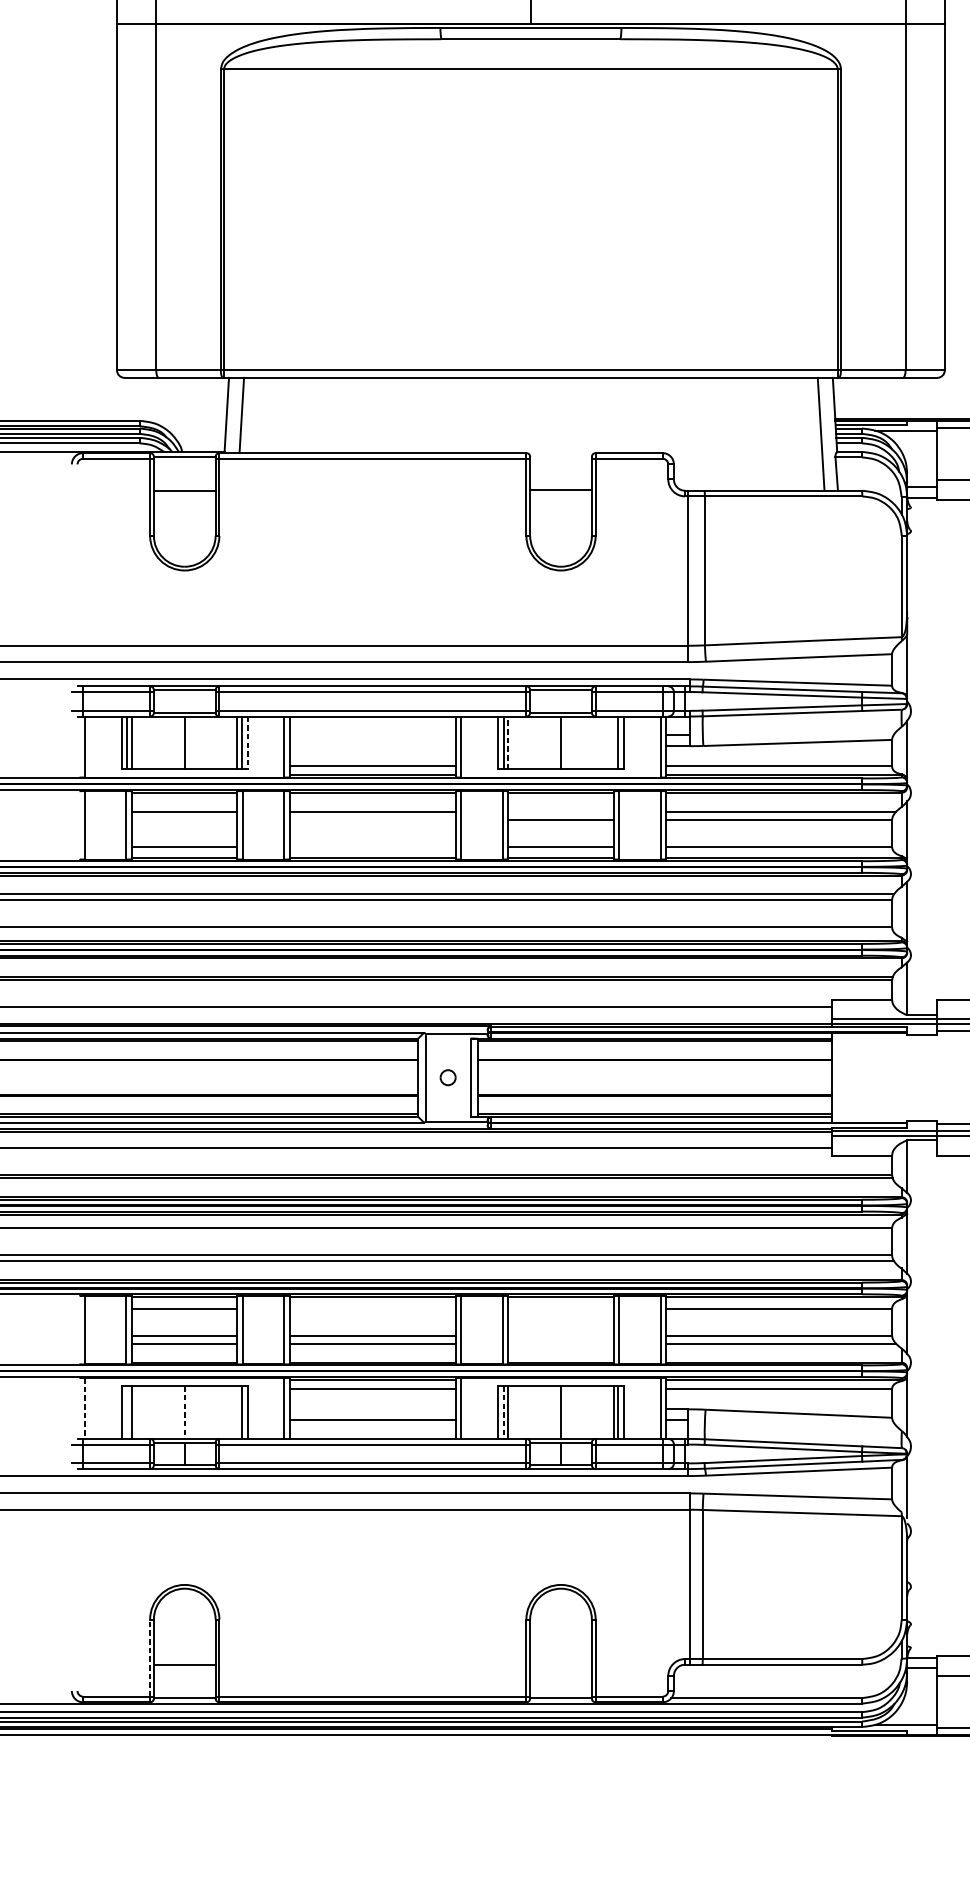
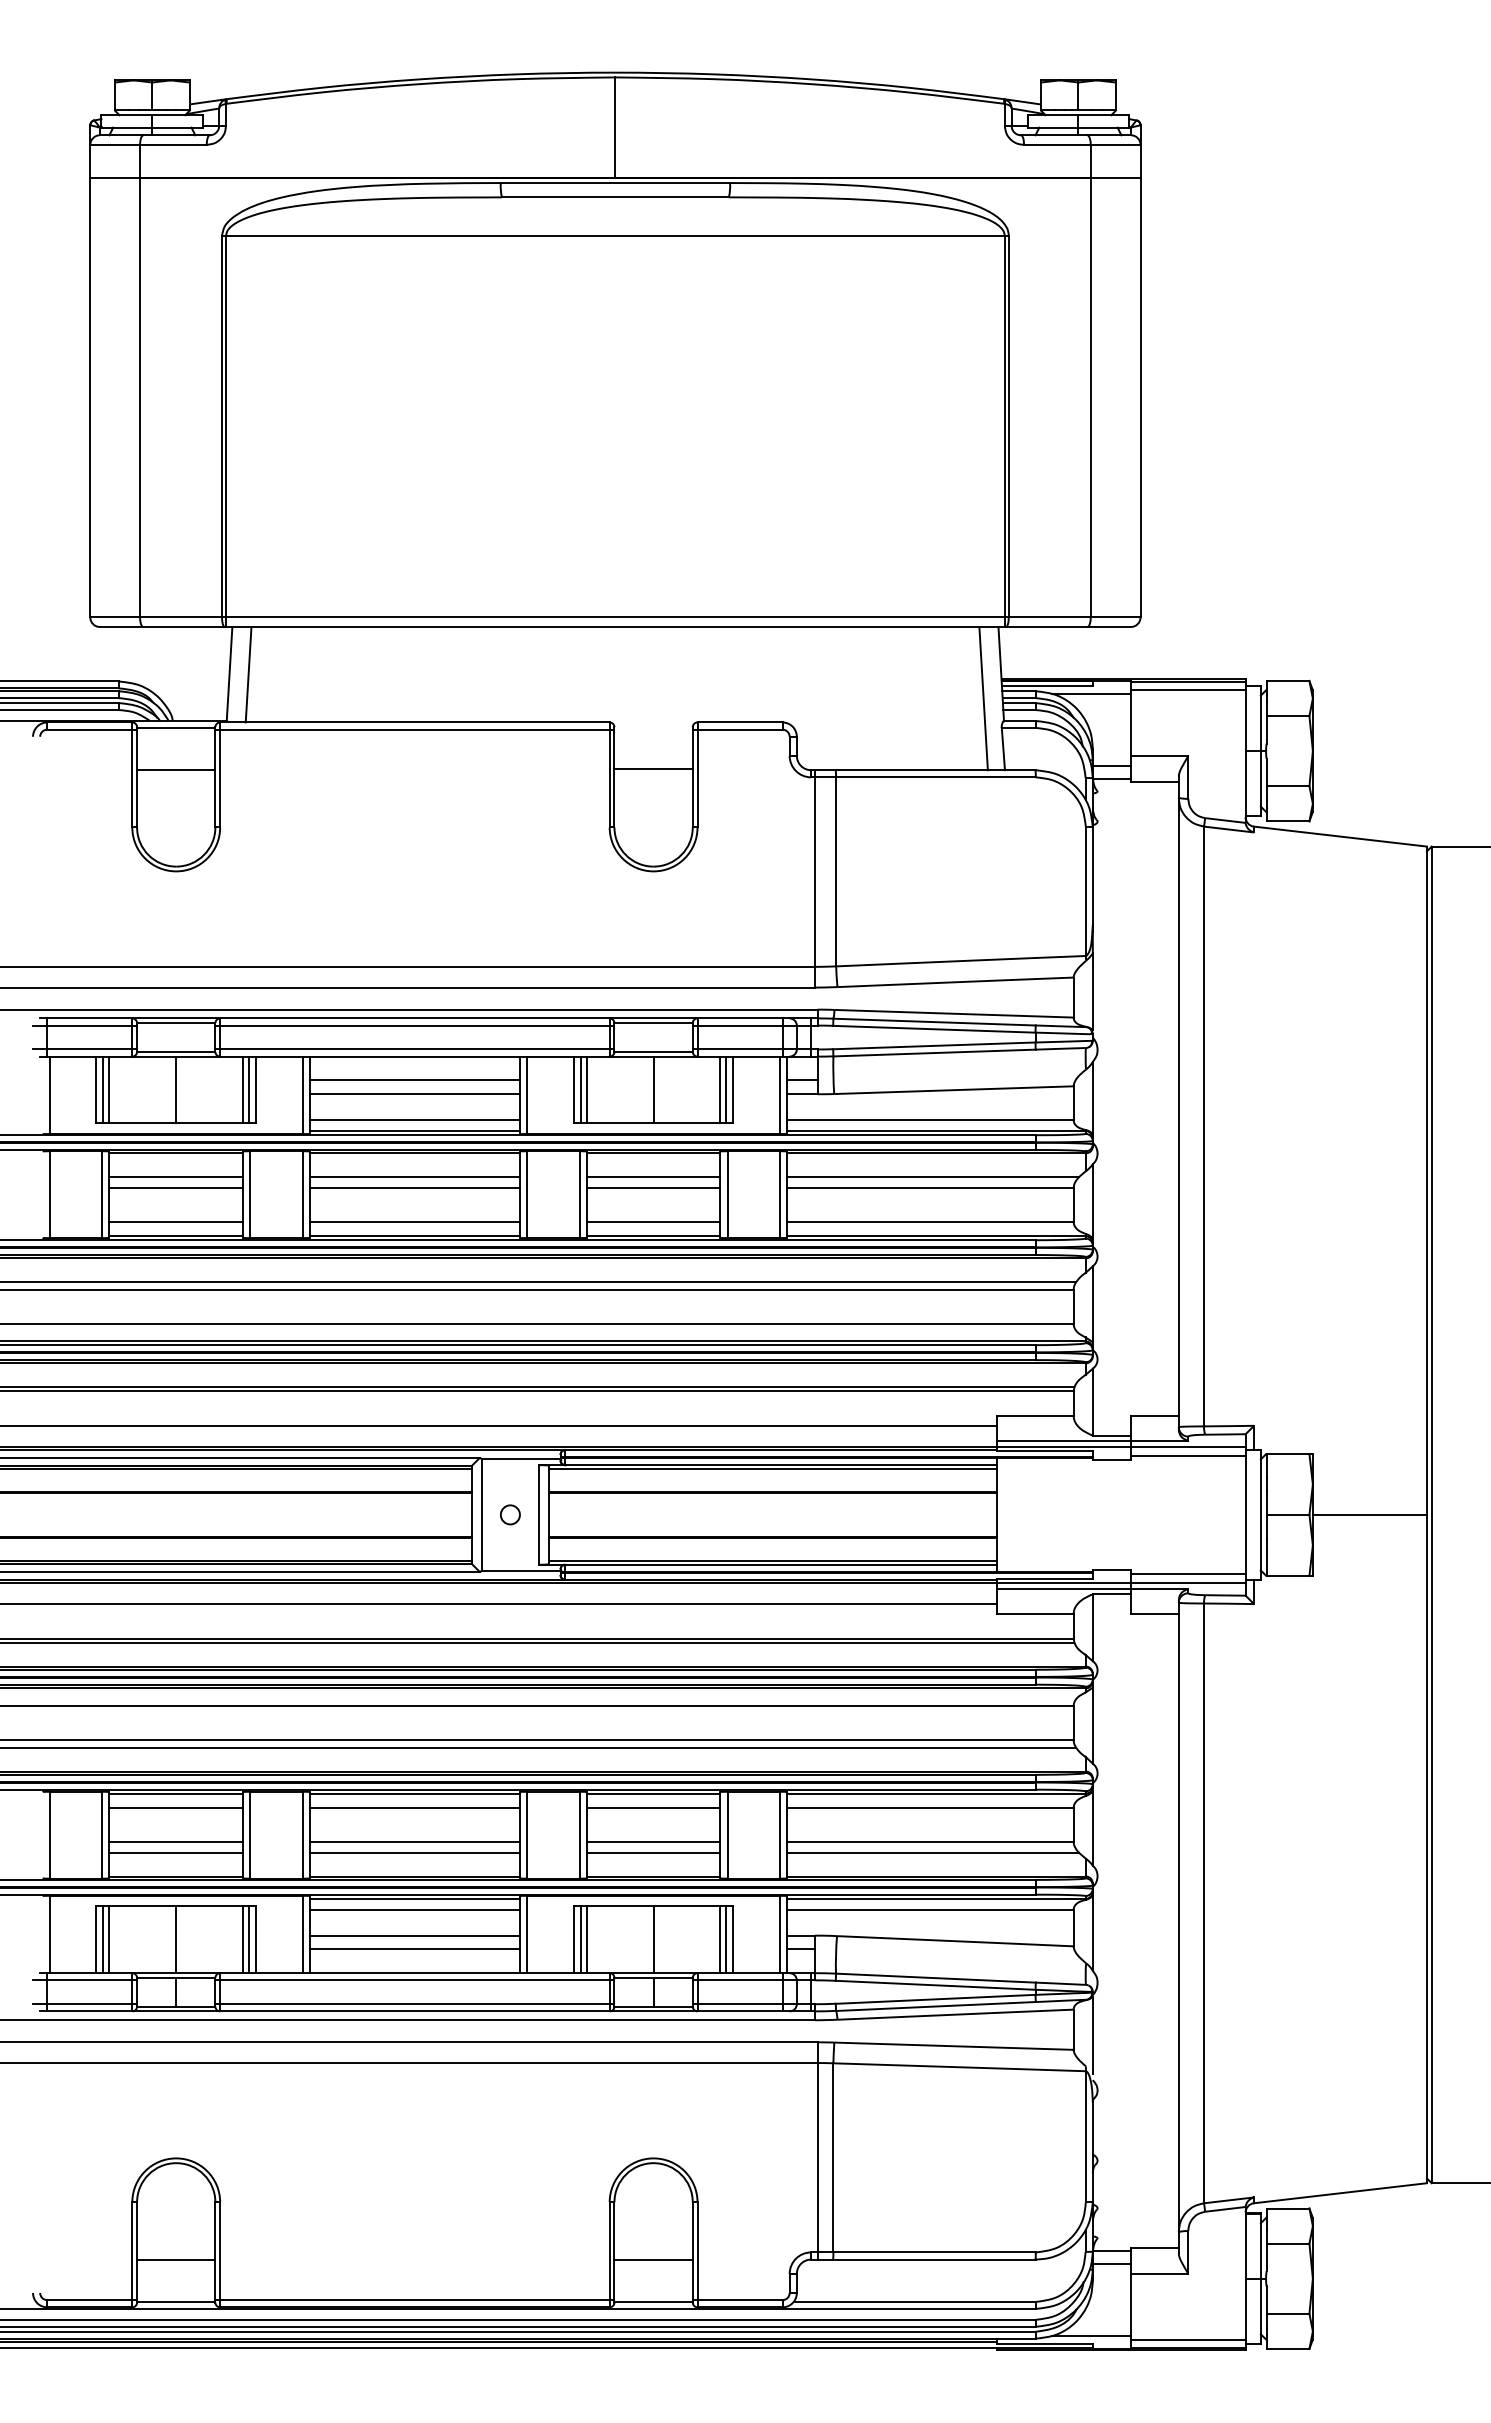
line: (372, 735) -> (414, 1080), added
line: (508, 742) -> (586, 1089), dashed -> solid
line: (613, 742) -> (720, 1089), added
line: (248, 743) -> (256, 1090), dashed -> solid
line: (372, 746) -> (414, 1094), added
line: (560, 811) -> (653, 1177), added
line: (184, 819) -> (176, 1187), added
line: (372, 819) -> (414, 1187), added
line: (372, 846) -> (414, 1221), added
line: (372, 1309) -> (414, 1808), added
line: (560, 1309) -> (653, 1808), added
line: (560, 1335) -> (653, 1842), added
line: (560, 1343) -> (653, 1852), added
line: (84, 1408) -> (49, 1934), dashed -> solid
line: (372, 1409) -> (414, 1935), added
line: (127, 1412) -> (103, 1939), added
line: (237, 1412) -> (243, 1939), added
line: (184, 1413) -> (176, 1940), dashed -> solid
line: (503, 1413) -> (580, 1940), dashed -> solid
line: (150, 1658) -> (132, 2251), dashed -> solid
line: (560, 1664) -> (653, 2259), added

